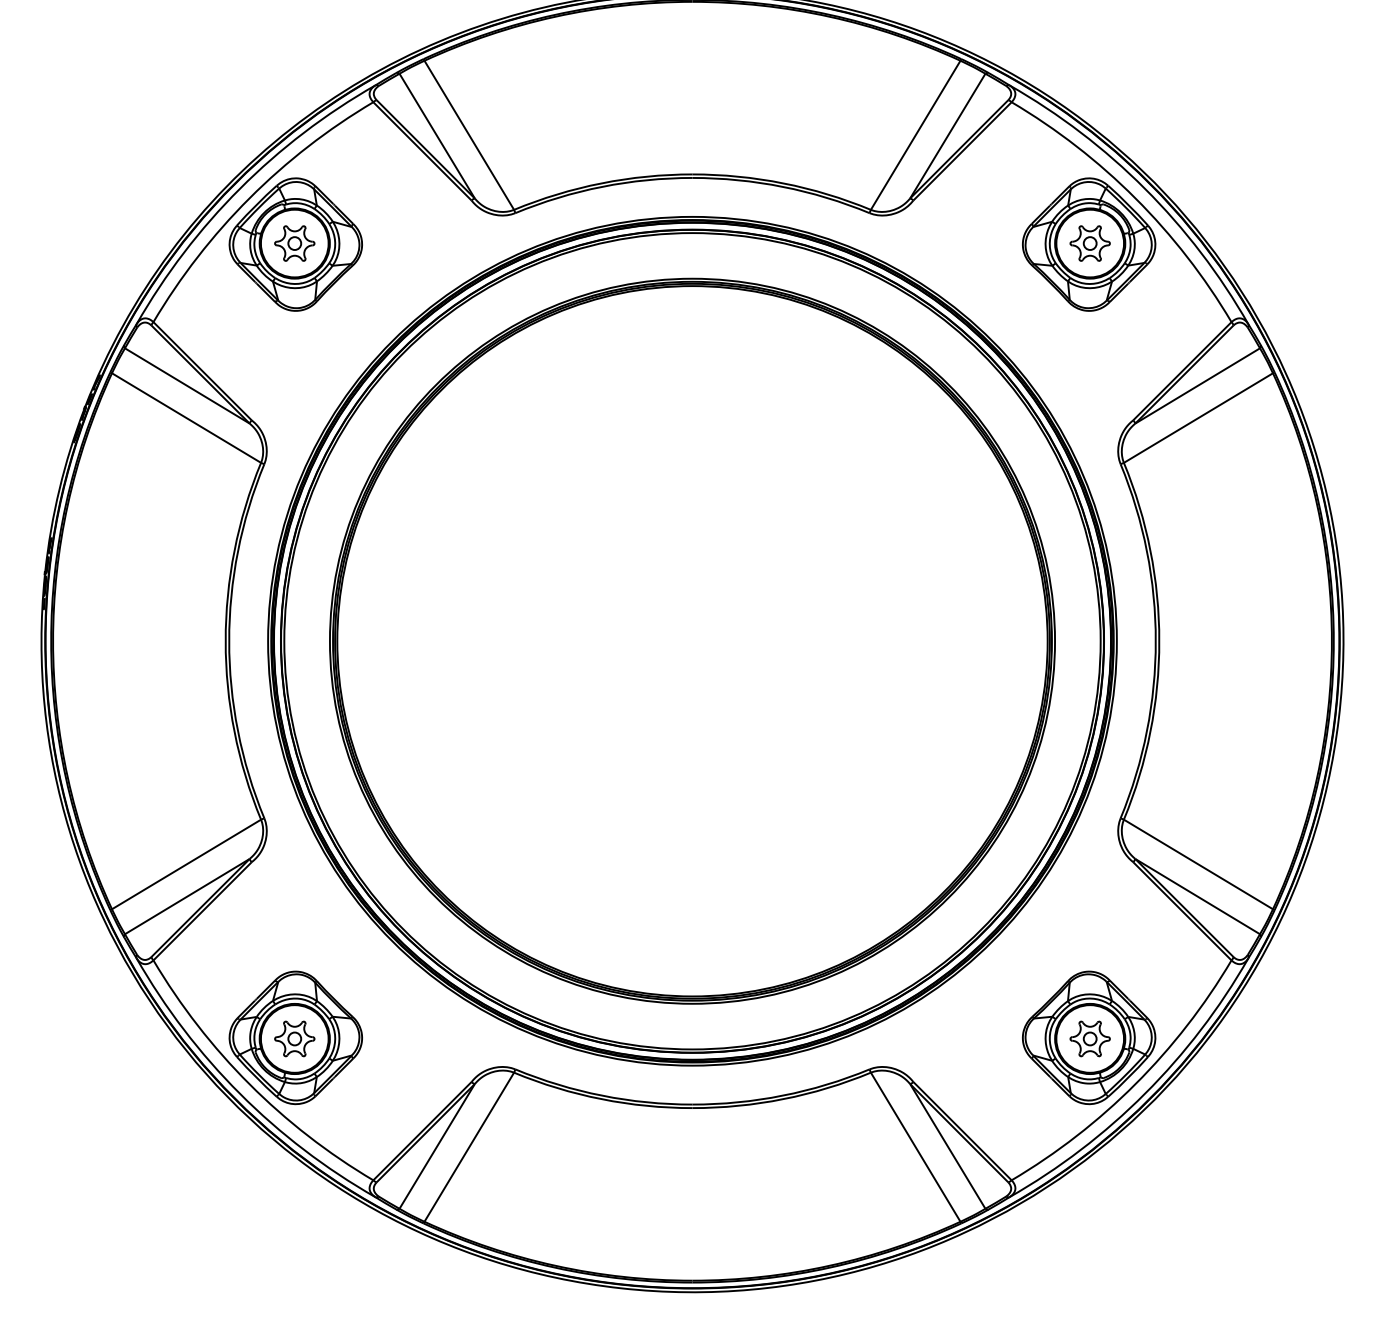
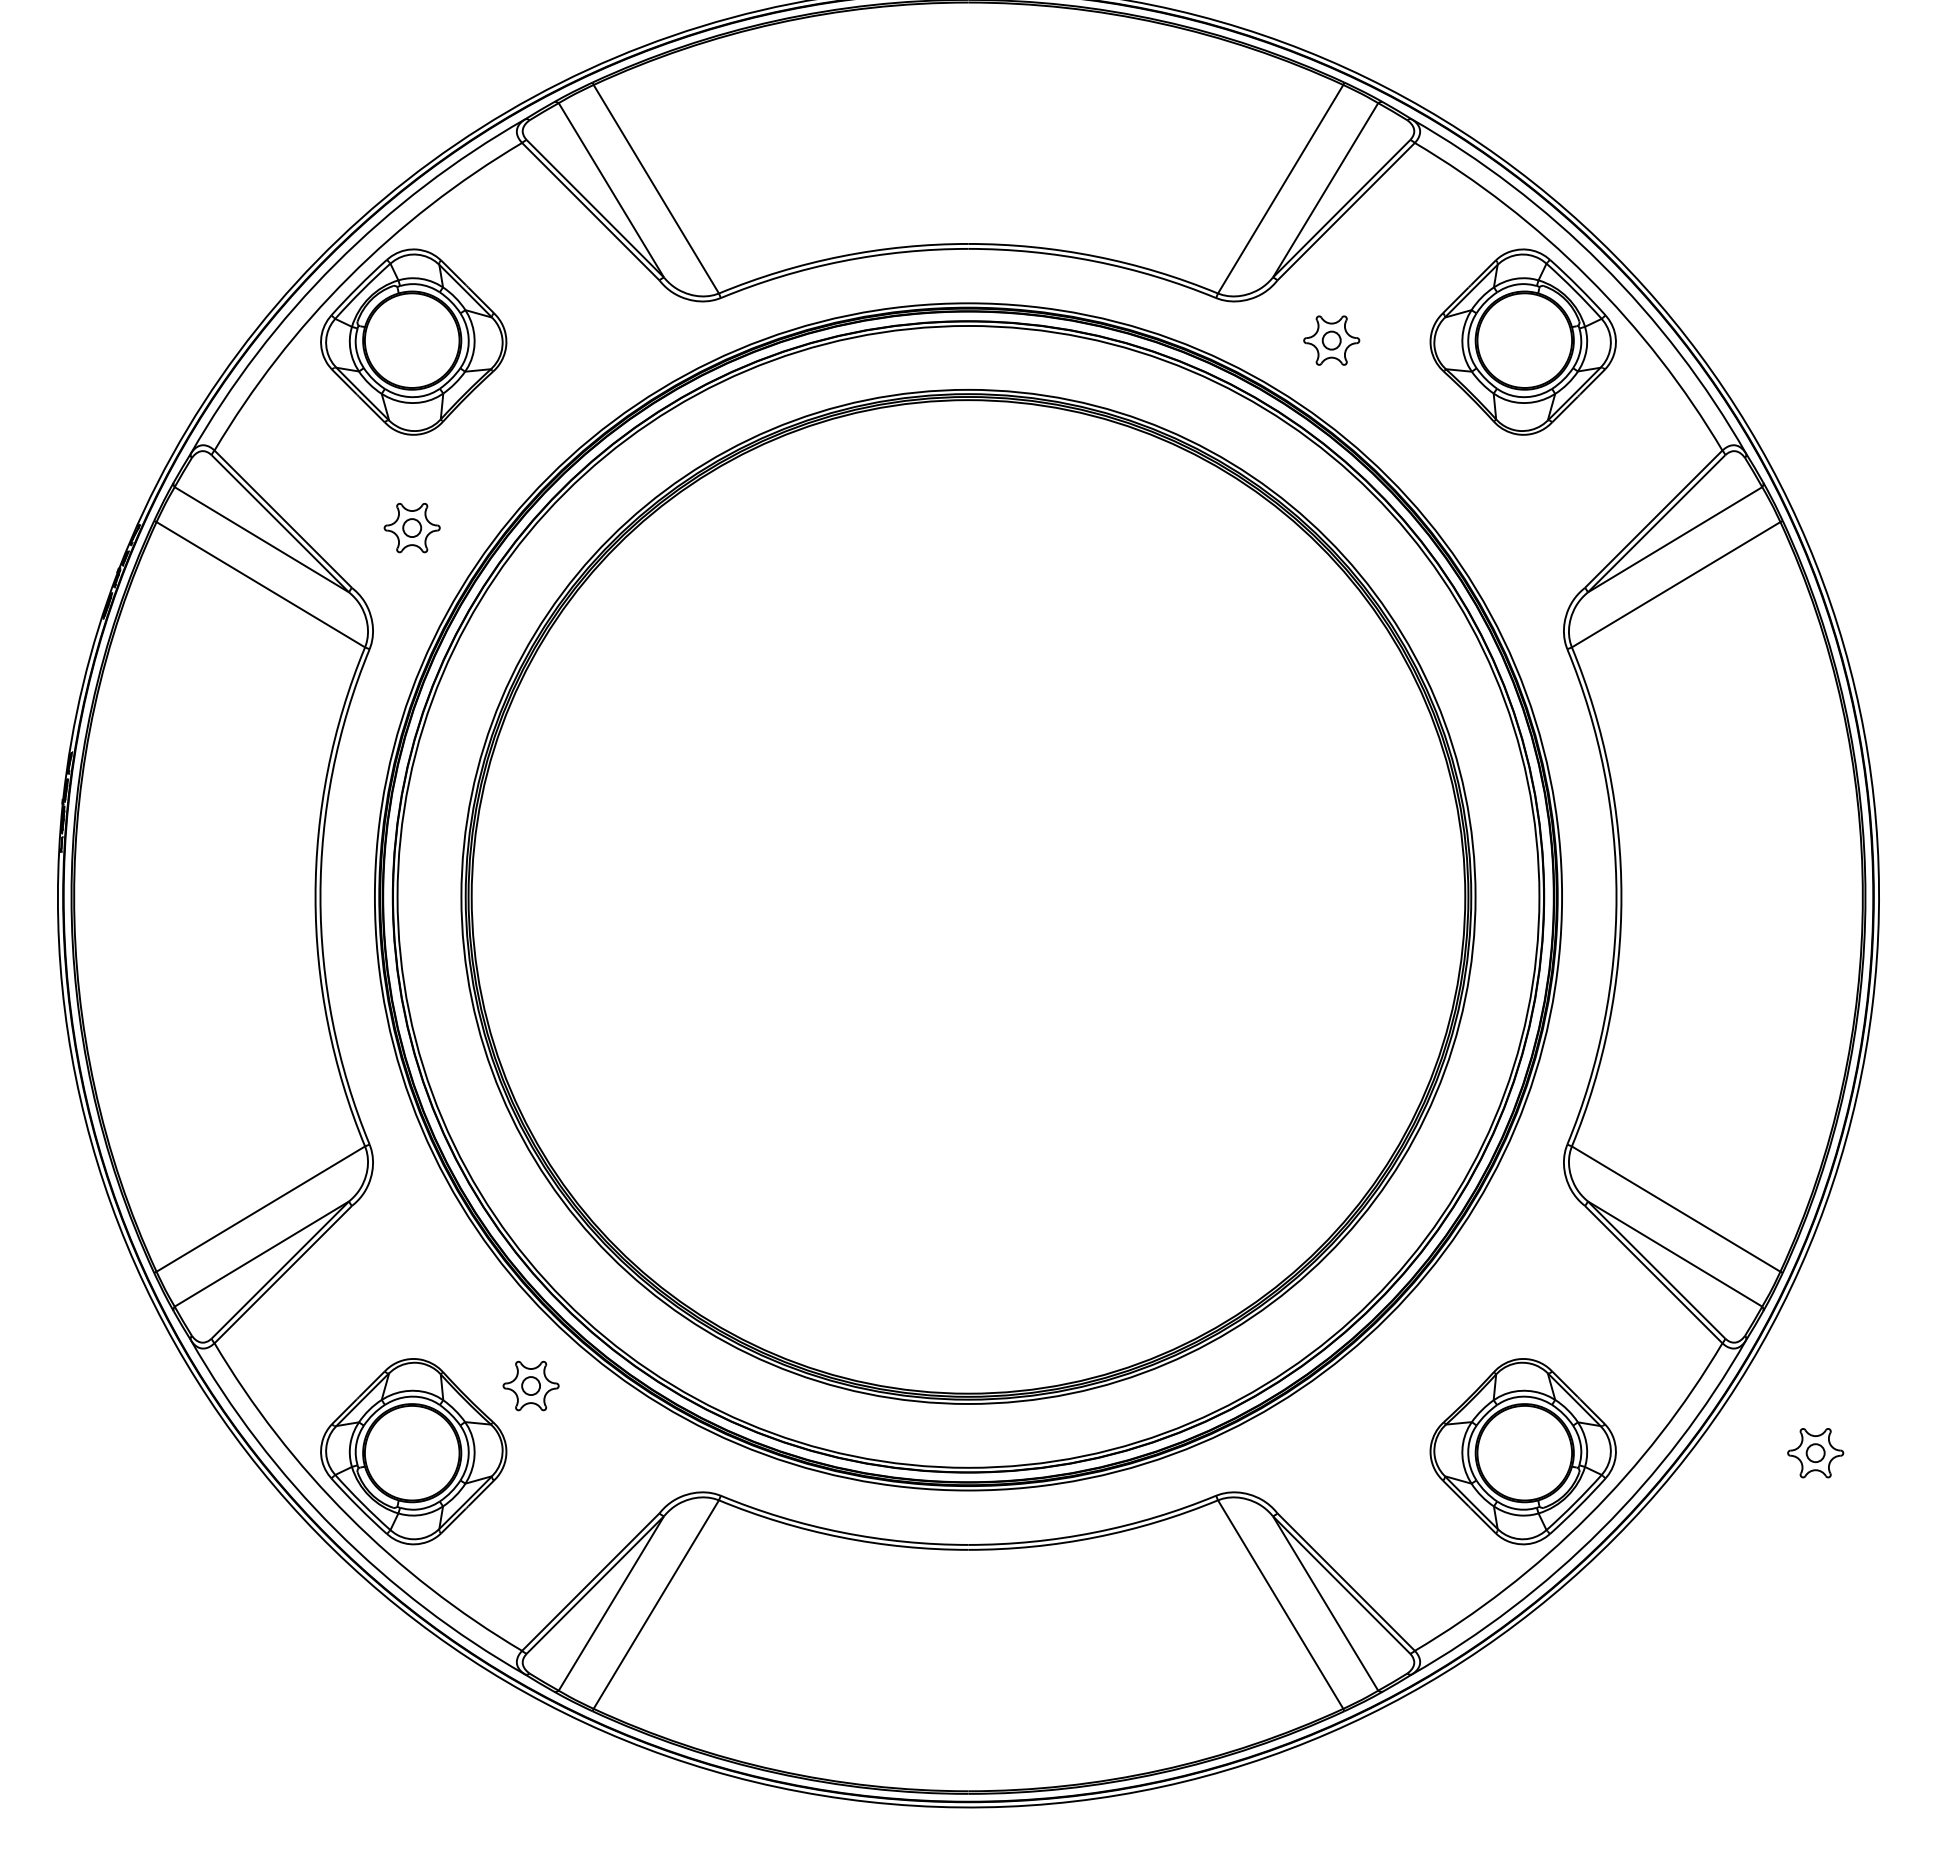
part: (294, 243) -> (411, 527), moved
part: (1089, 243) -> (1330, 340), moved
part: (294, 1038) -> (530, 1385), moved
part: (1089, 1038) -> (1814, 1452), moved

